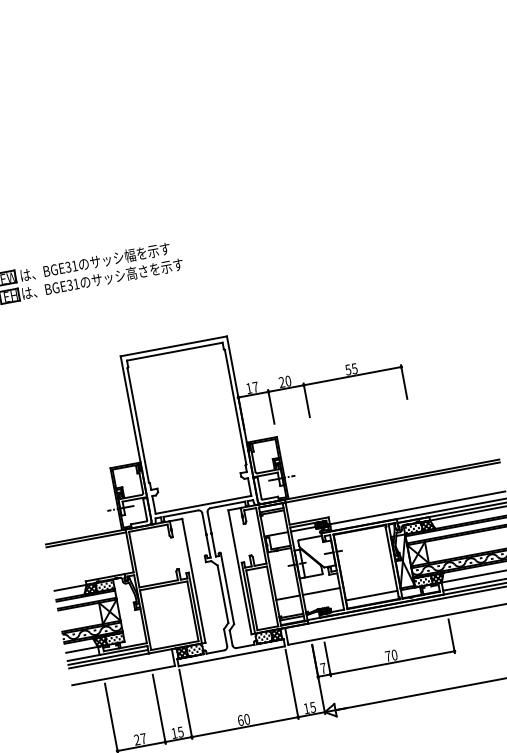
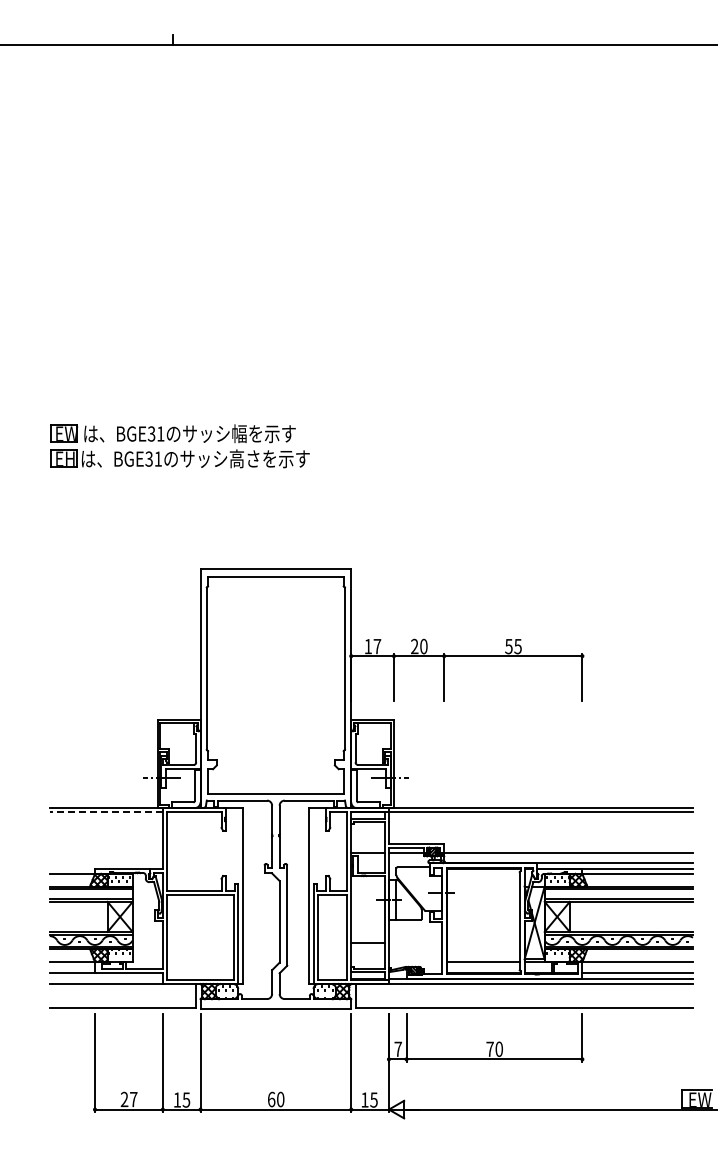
line: (86, 540) -> (106, 812), solid -> dashed
line: (320, 591) -> (414, 943), removed
line: (107, 657) -> (105, 978), removed

